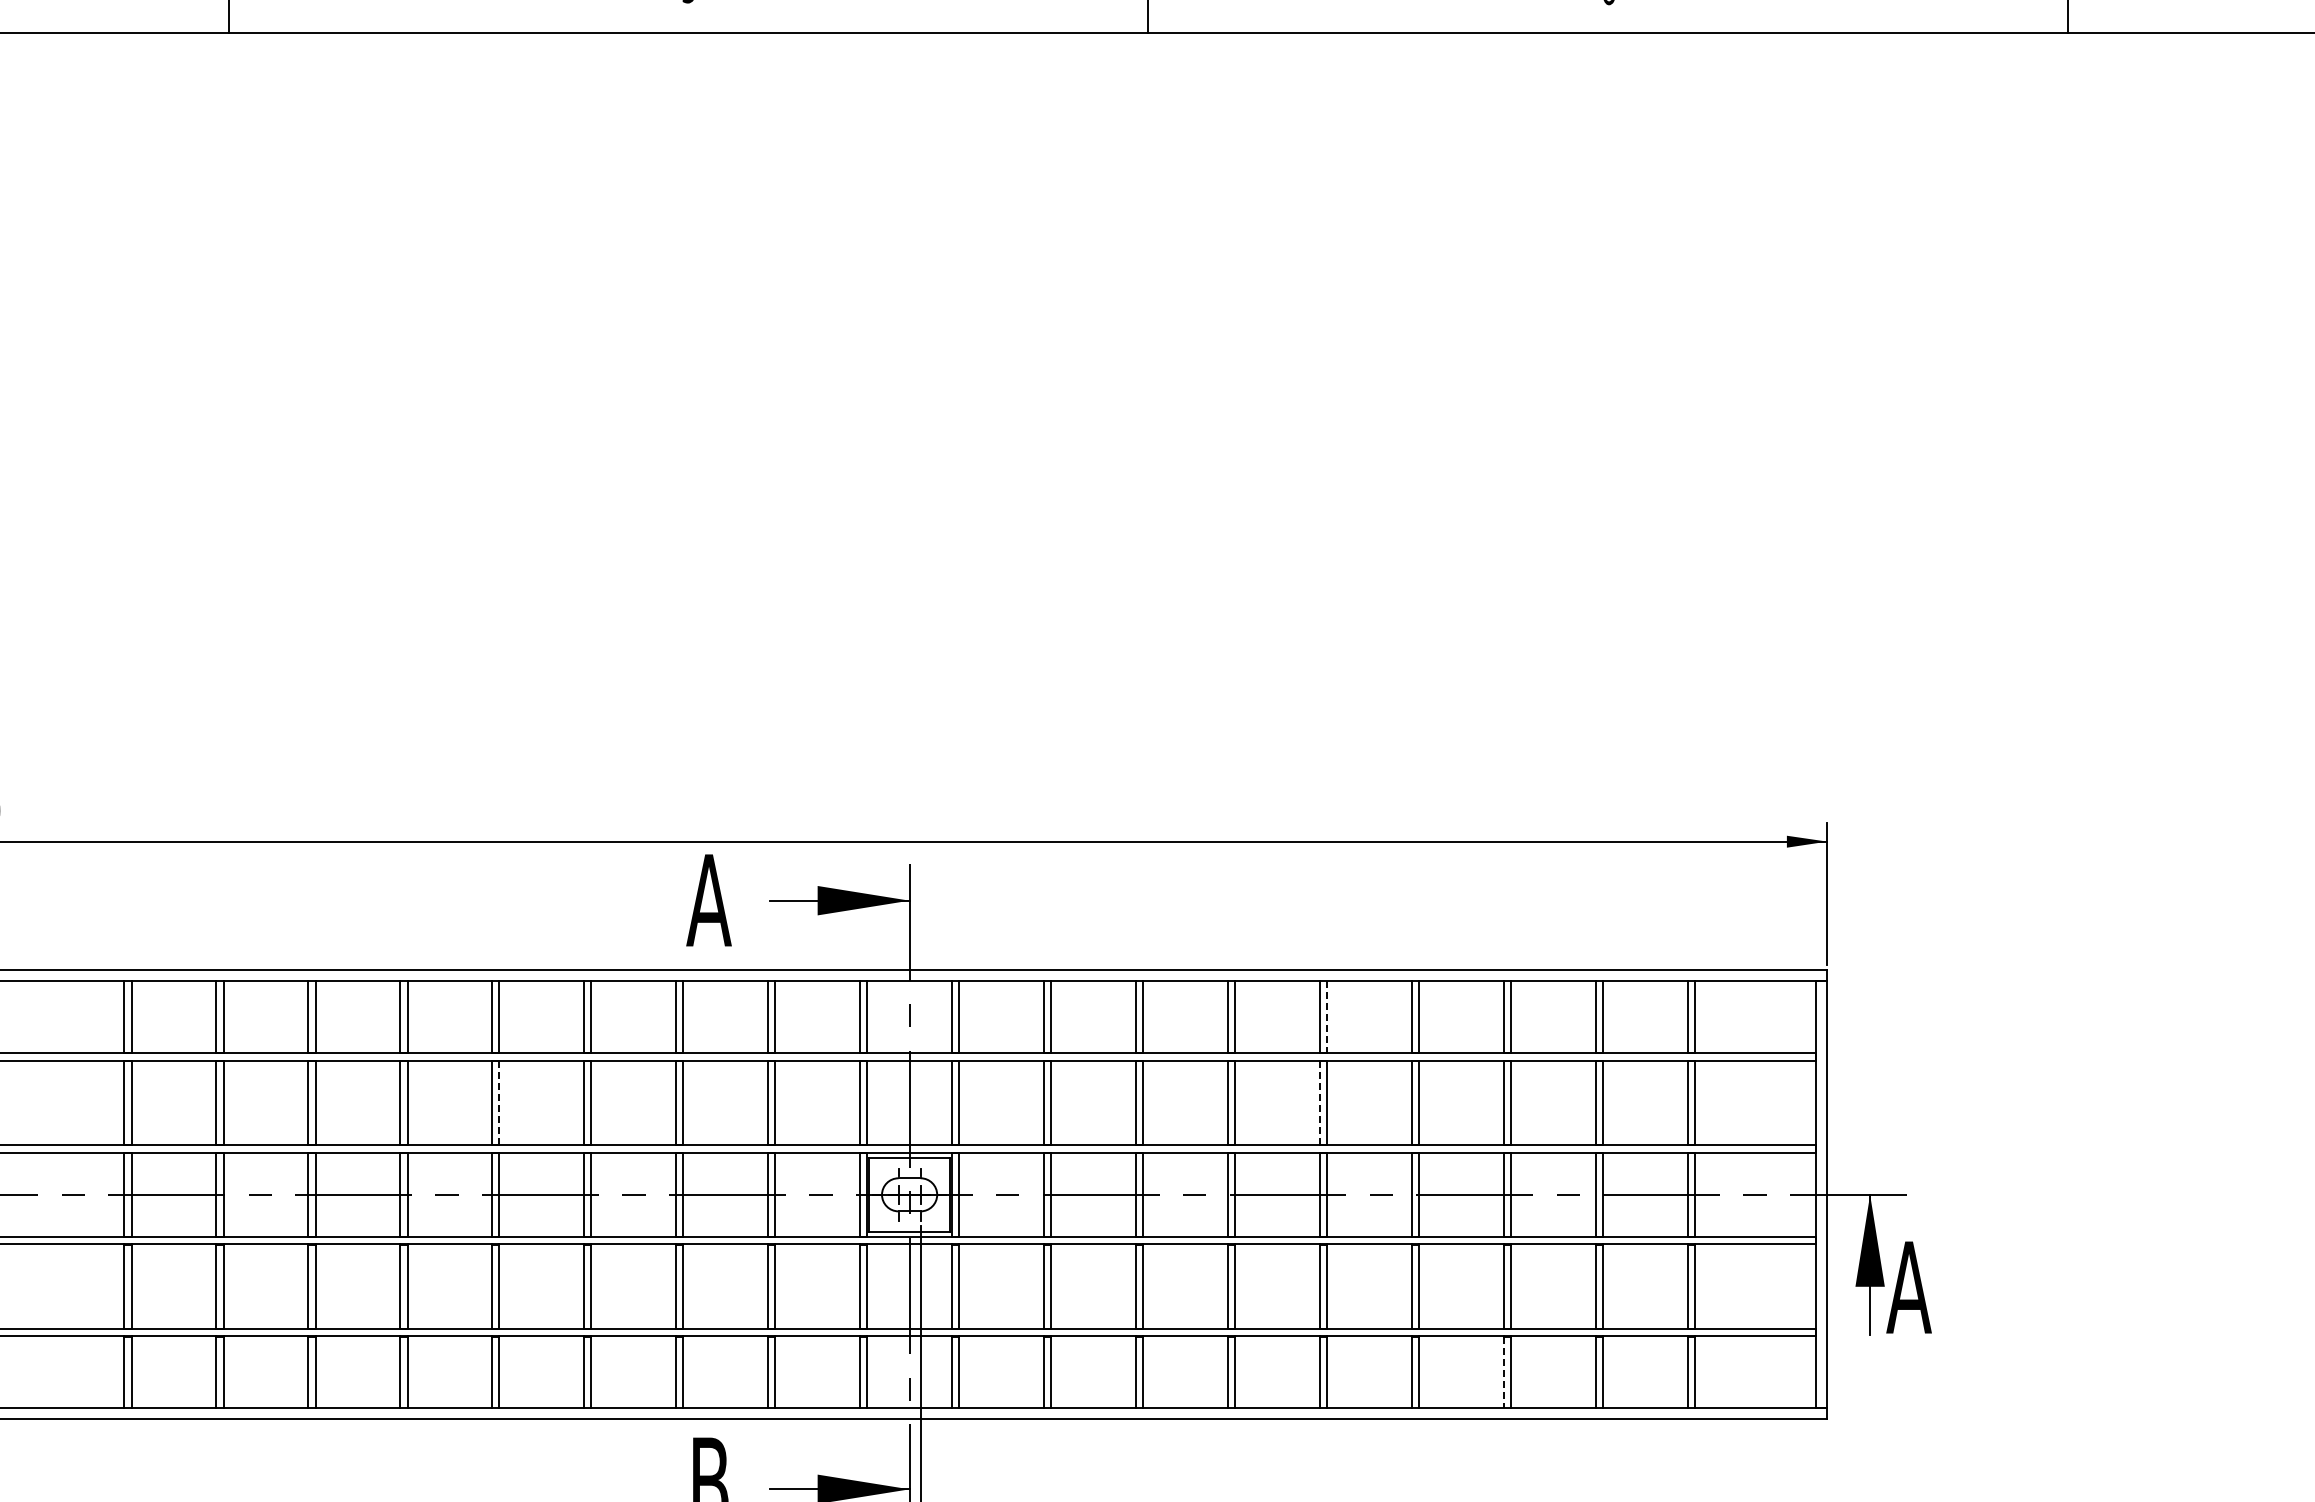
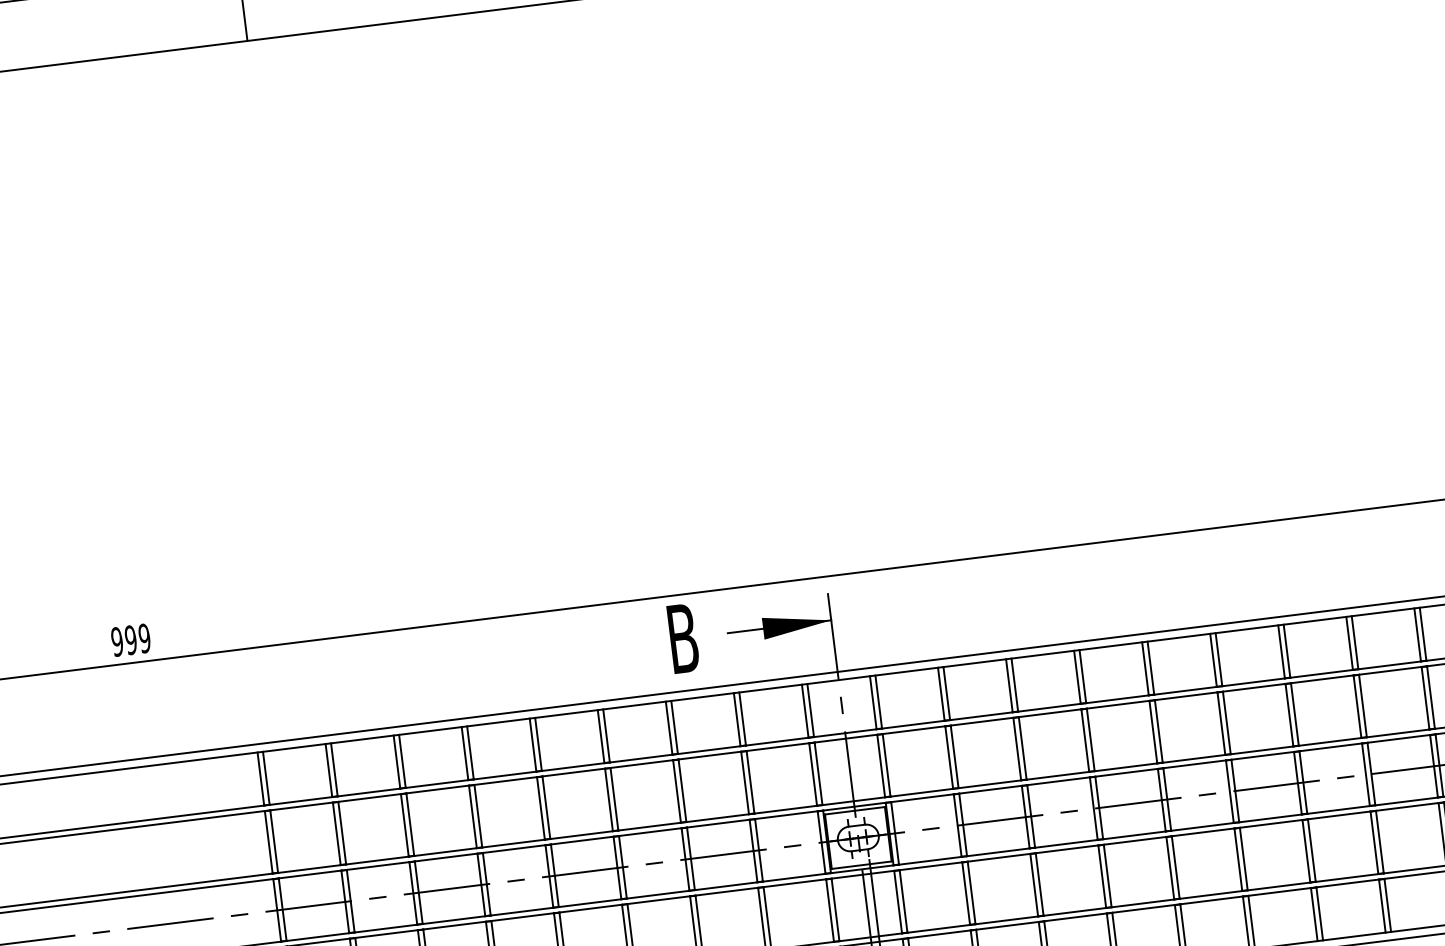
text: (708, 900) -> (682, 638), A -> B
line: (1327, 1017) -> (1151, 668), dashed -> solid
line: (499, 1103) -> (546, 808), dashed -> solid
line: (1319, 1103) -> (1153, 732), dashed -> solid
line: (1503, 1372) -> (1314, 914), dashed -> solid

